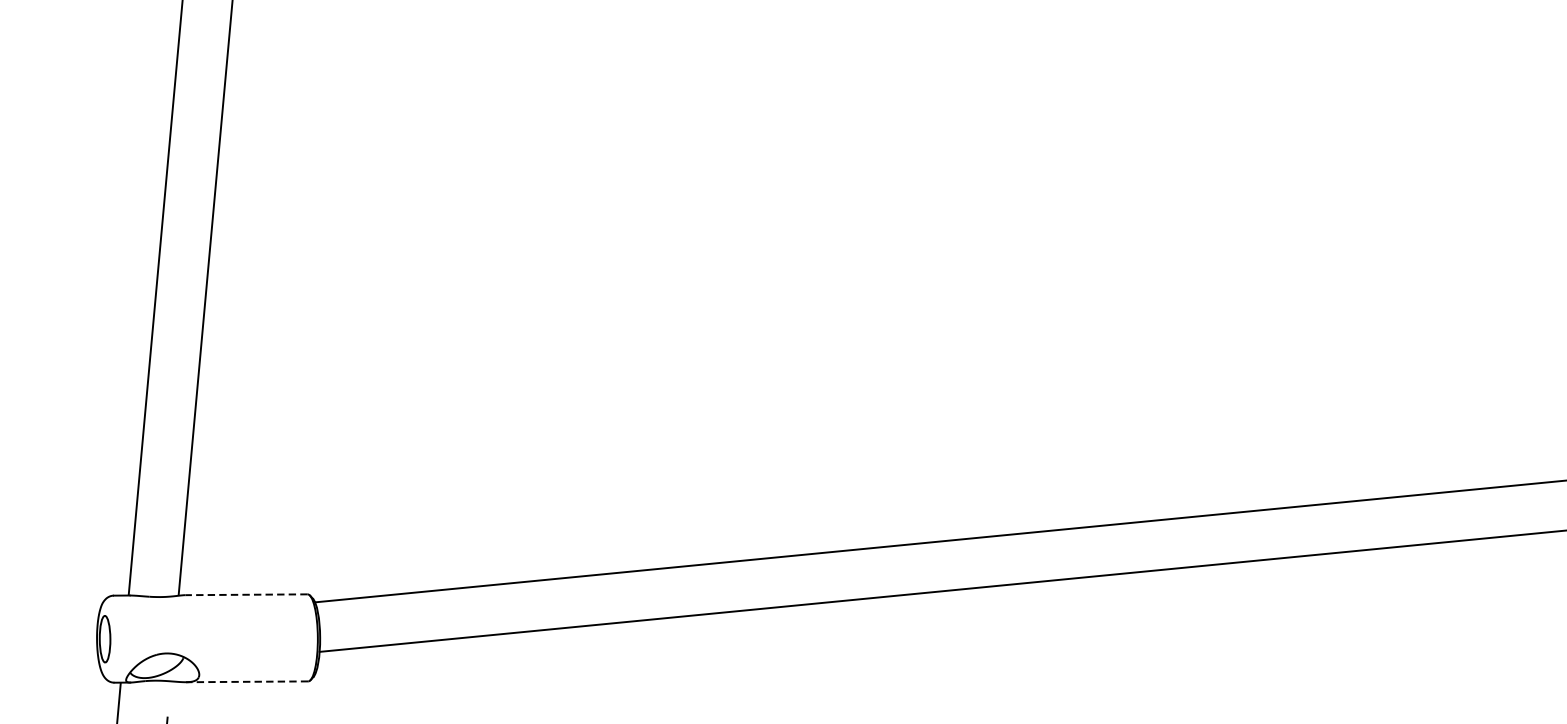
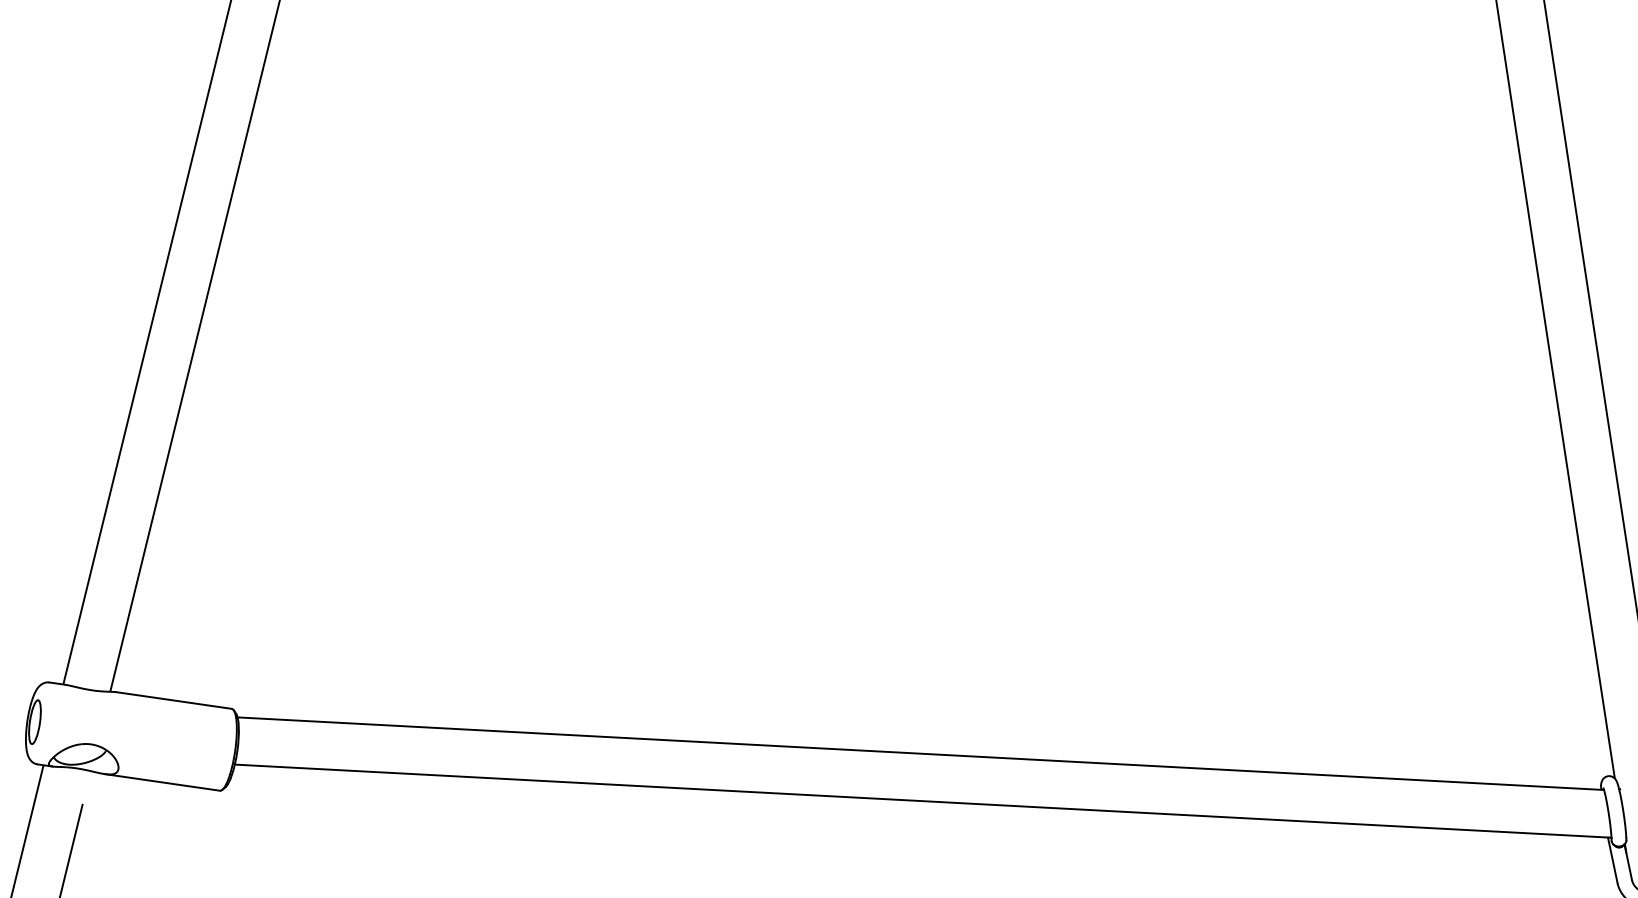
line: (245, 594) -> (173, 700), dashed -> solid
line: (246, 682) -> (161, 782), dashed -> solid

